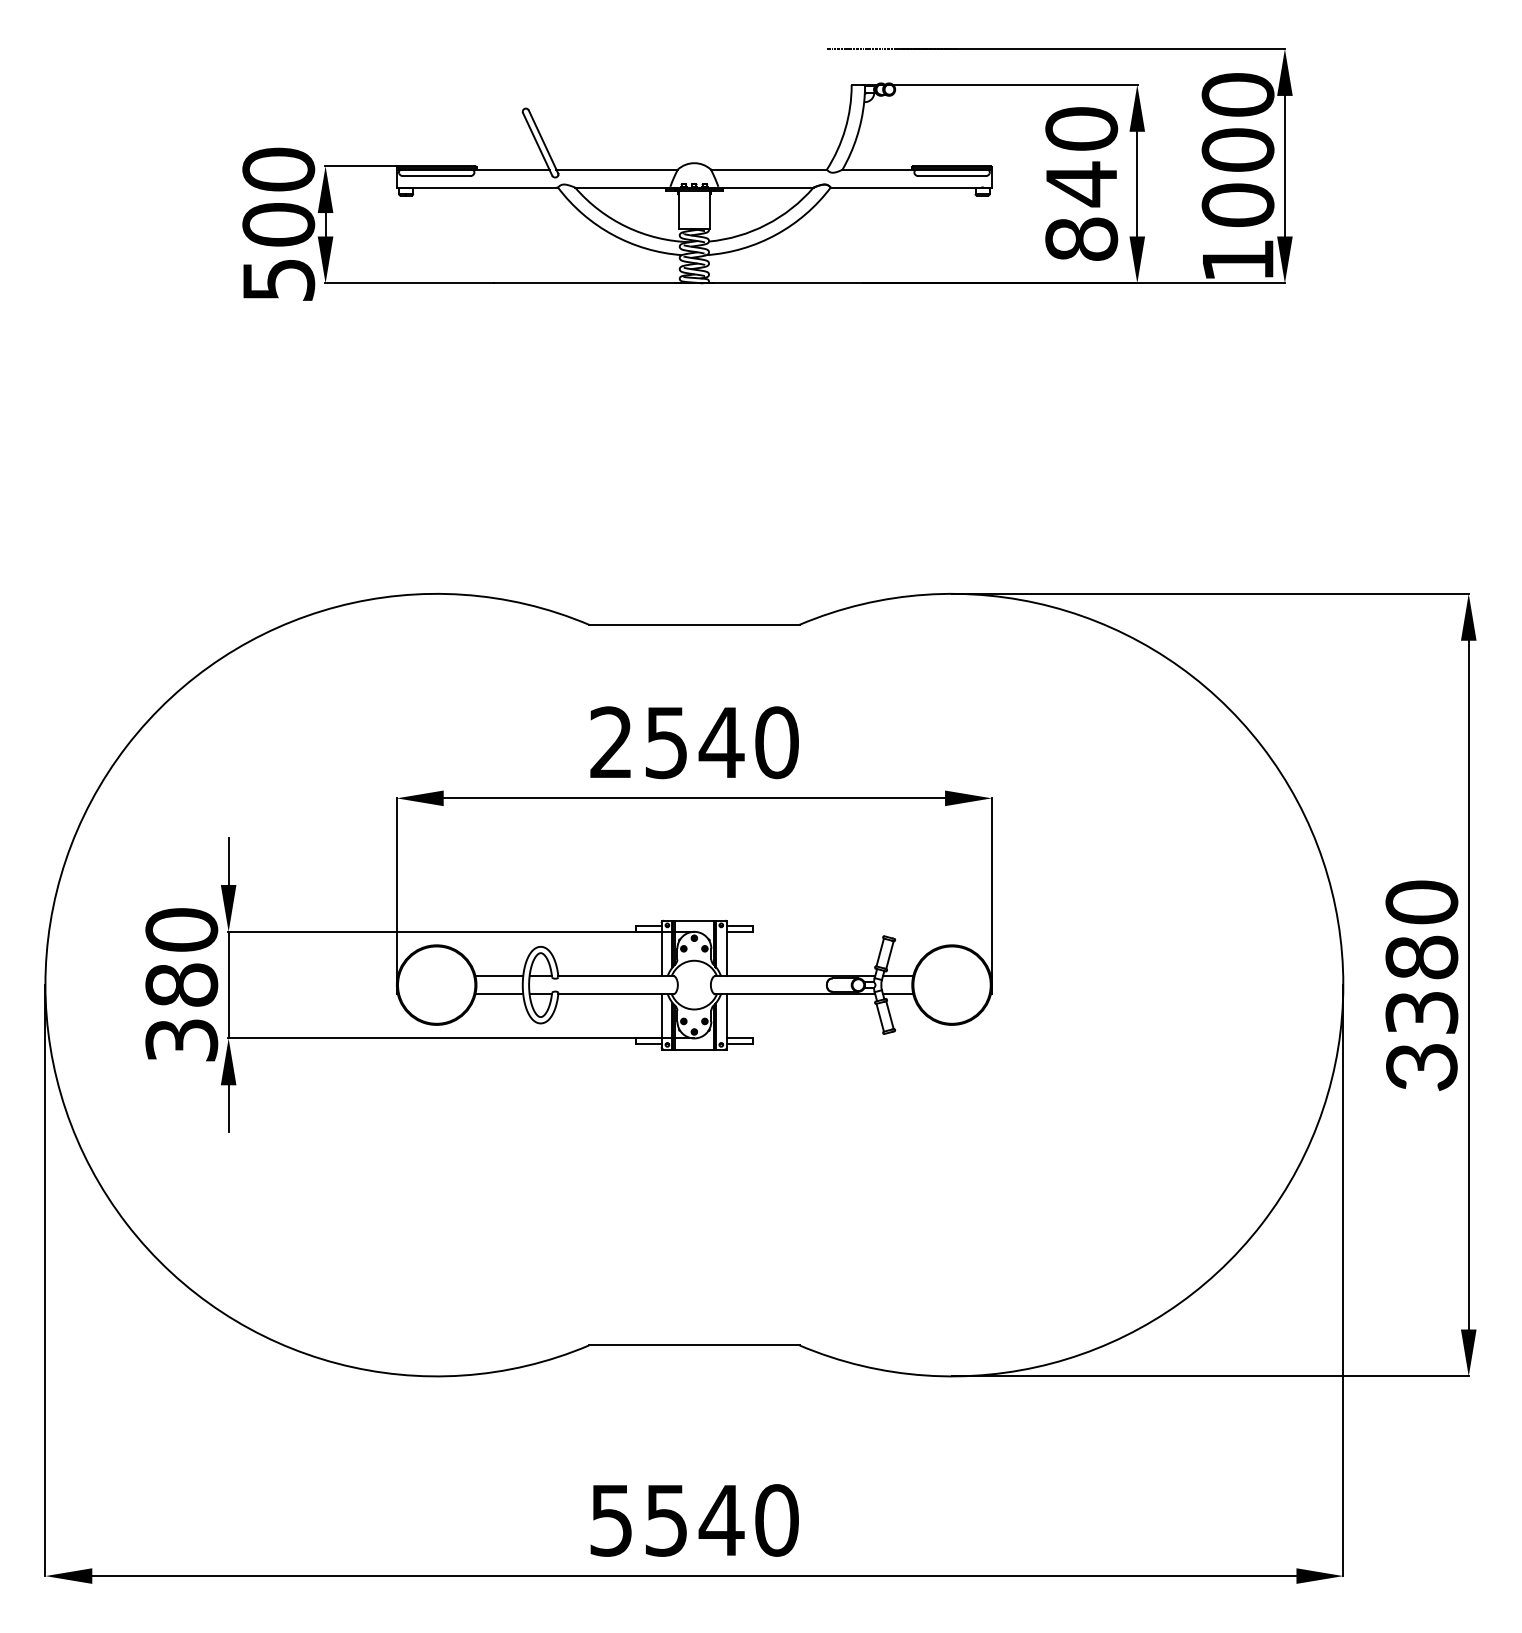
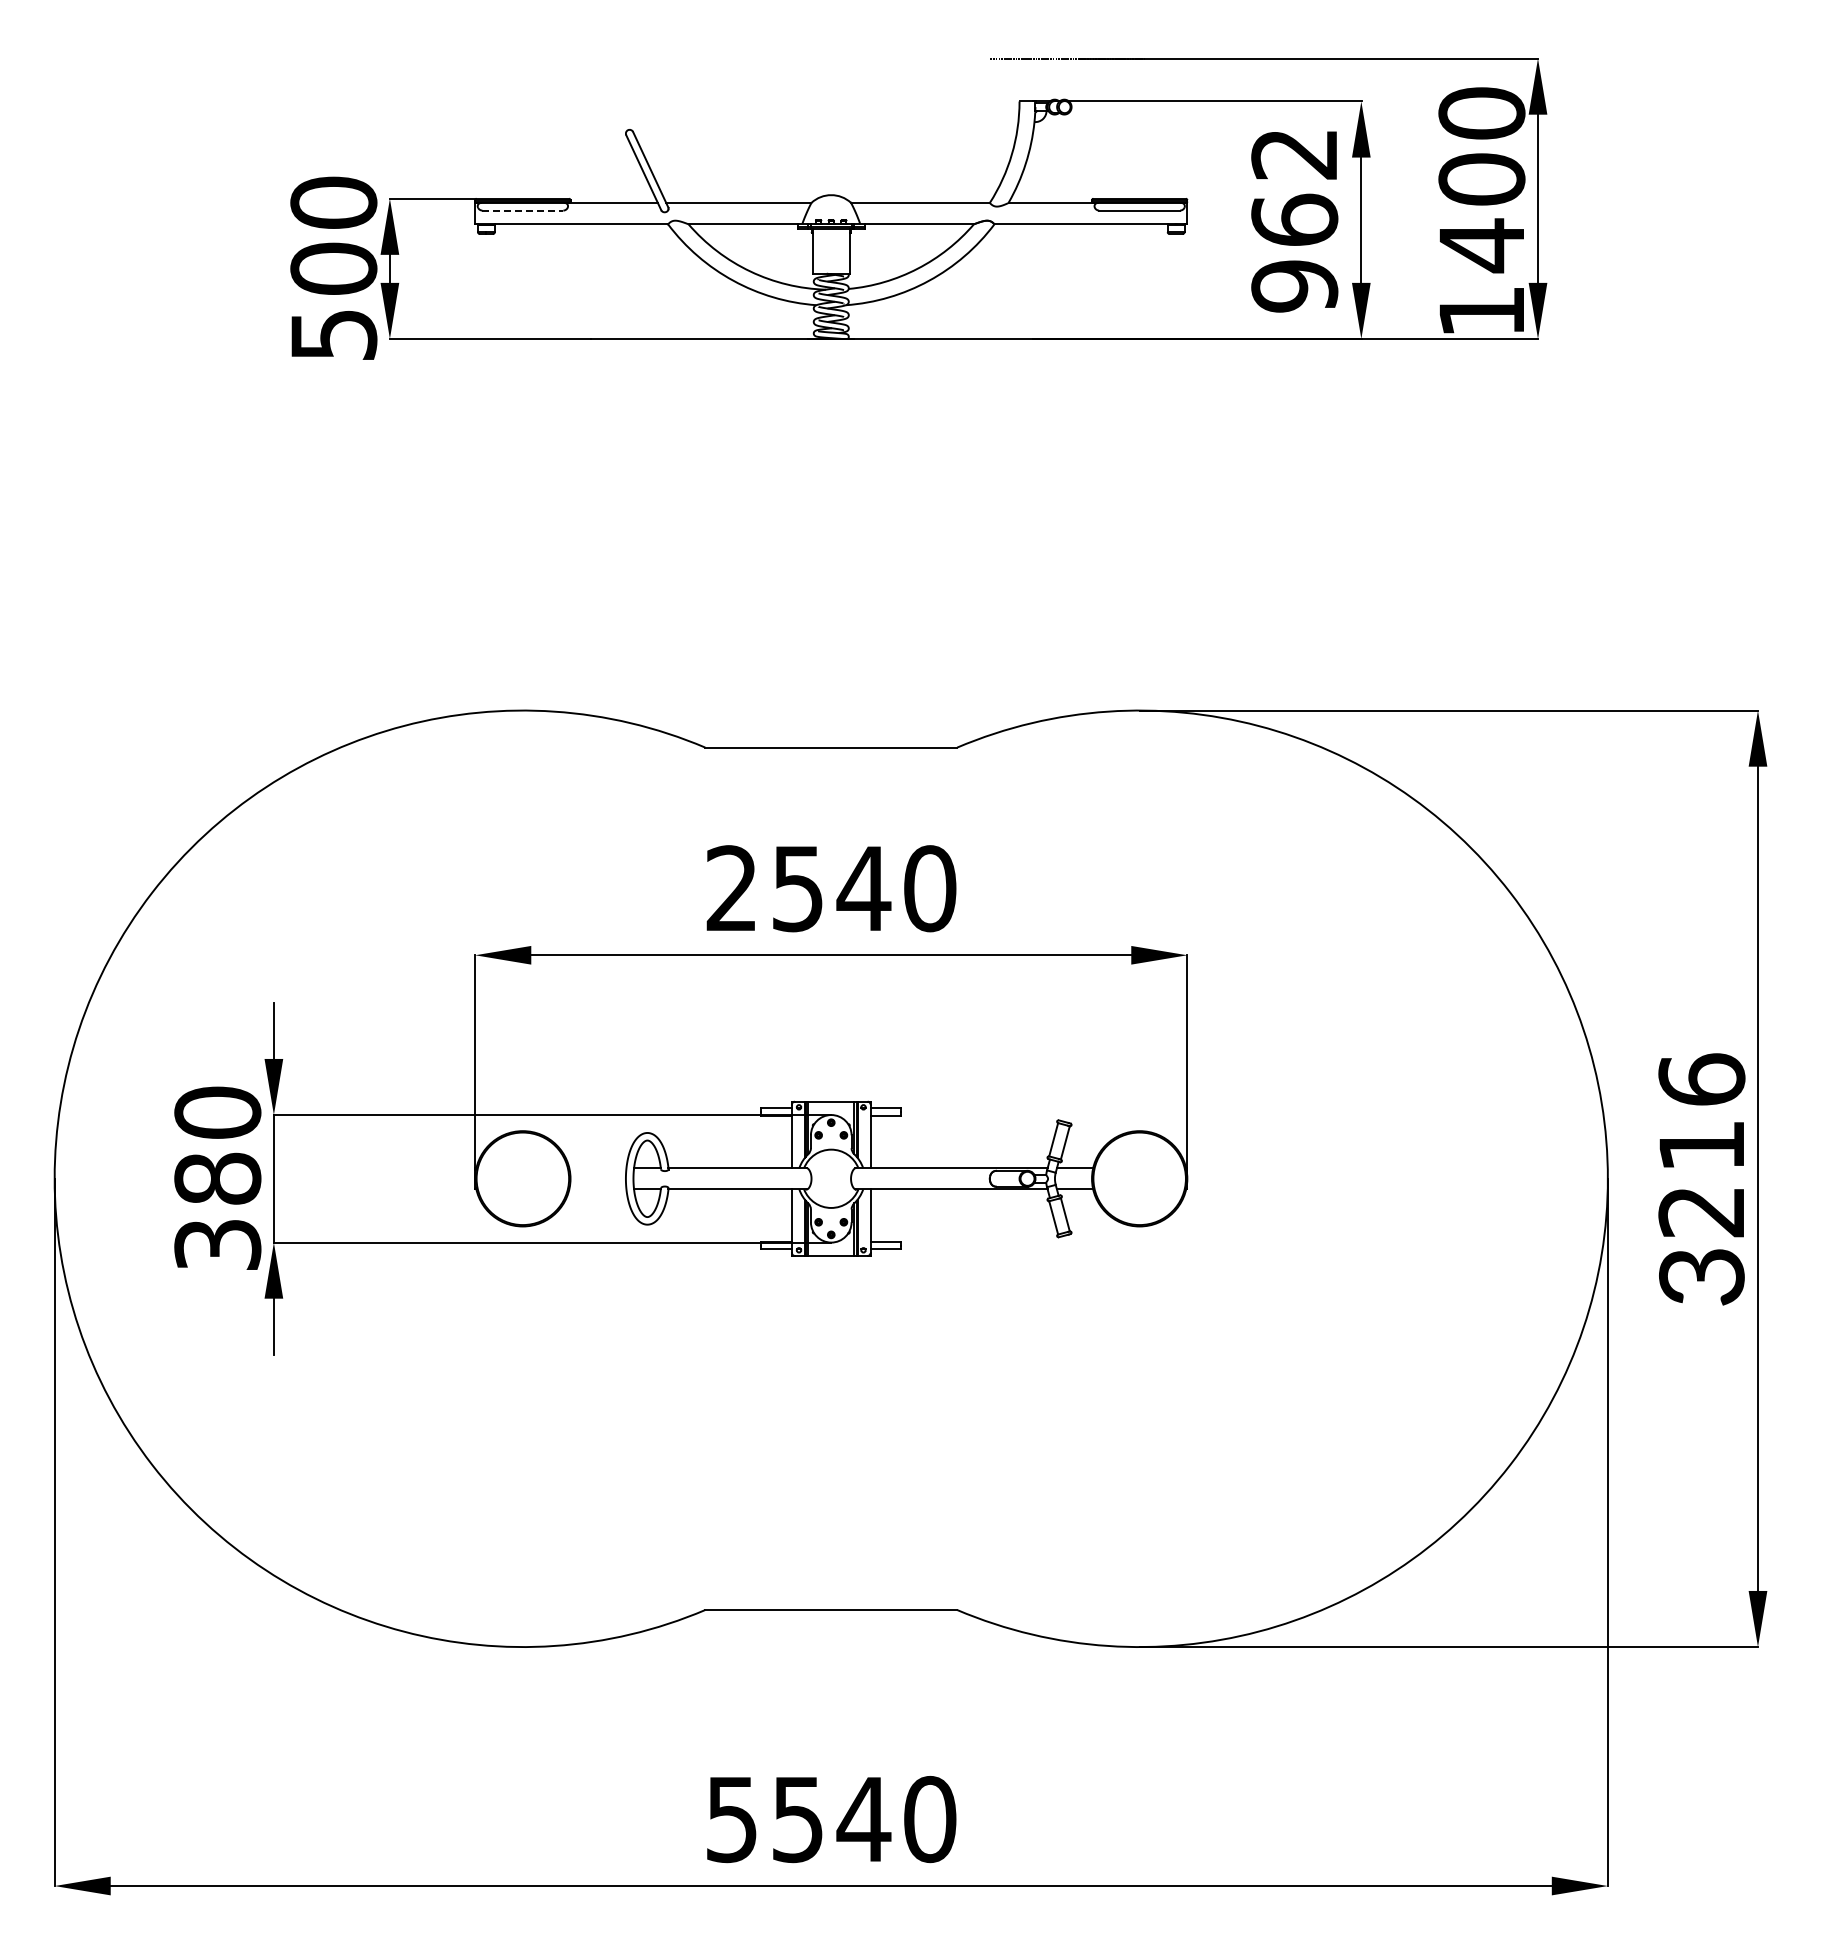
line: (437, 176) -> (523, 210), solid -> dashed
text: (1081, 184) -> (1294, 220), 840 -> 962
text: (1237, 205) -> (1481, 245), 1000 -> 1400
text: (1421, 957) -> (1701, 1145), 380 -> 216
line: (499, 976) -> (597, 1168), removed
line: (499, 994) -> (597, 1189), removed

